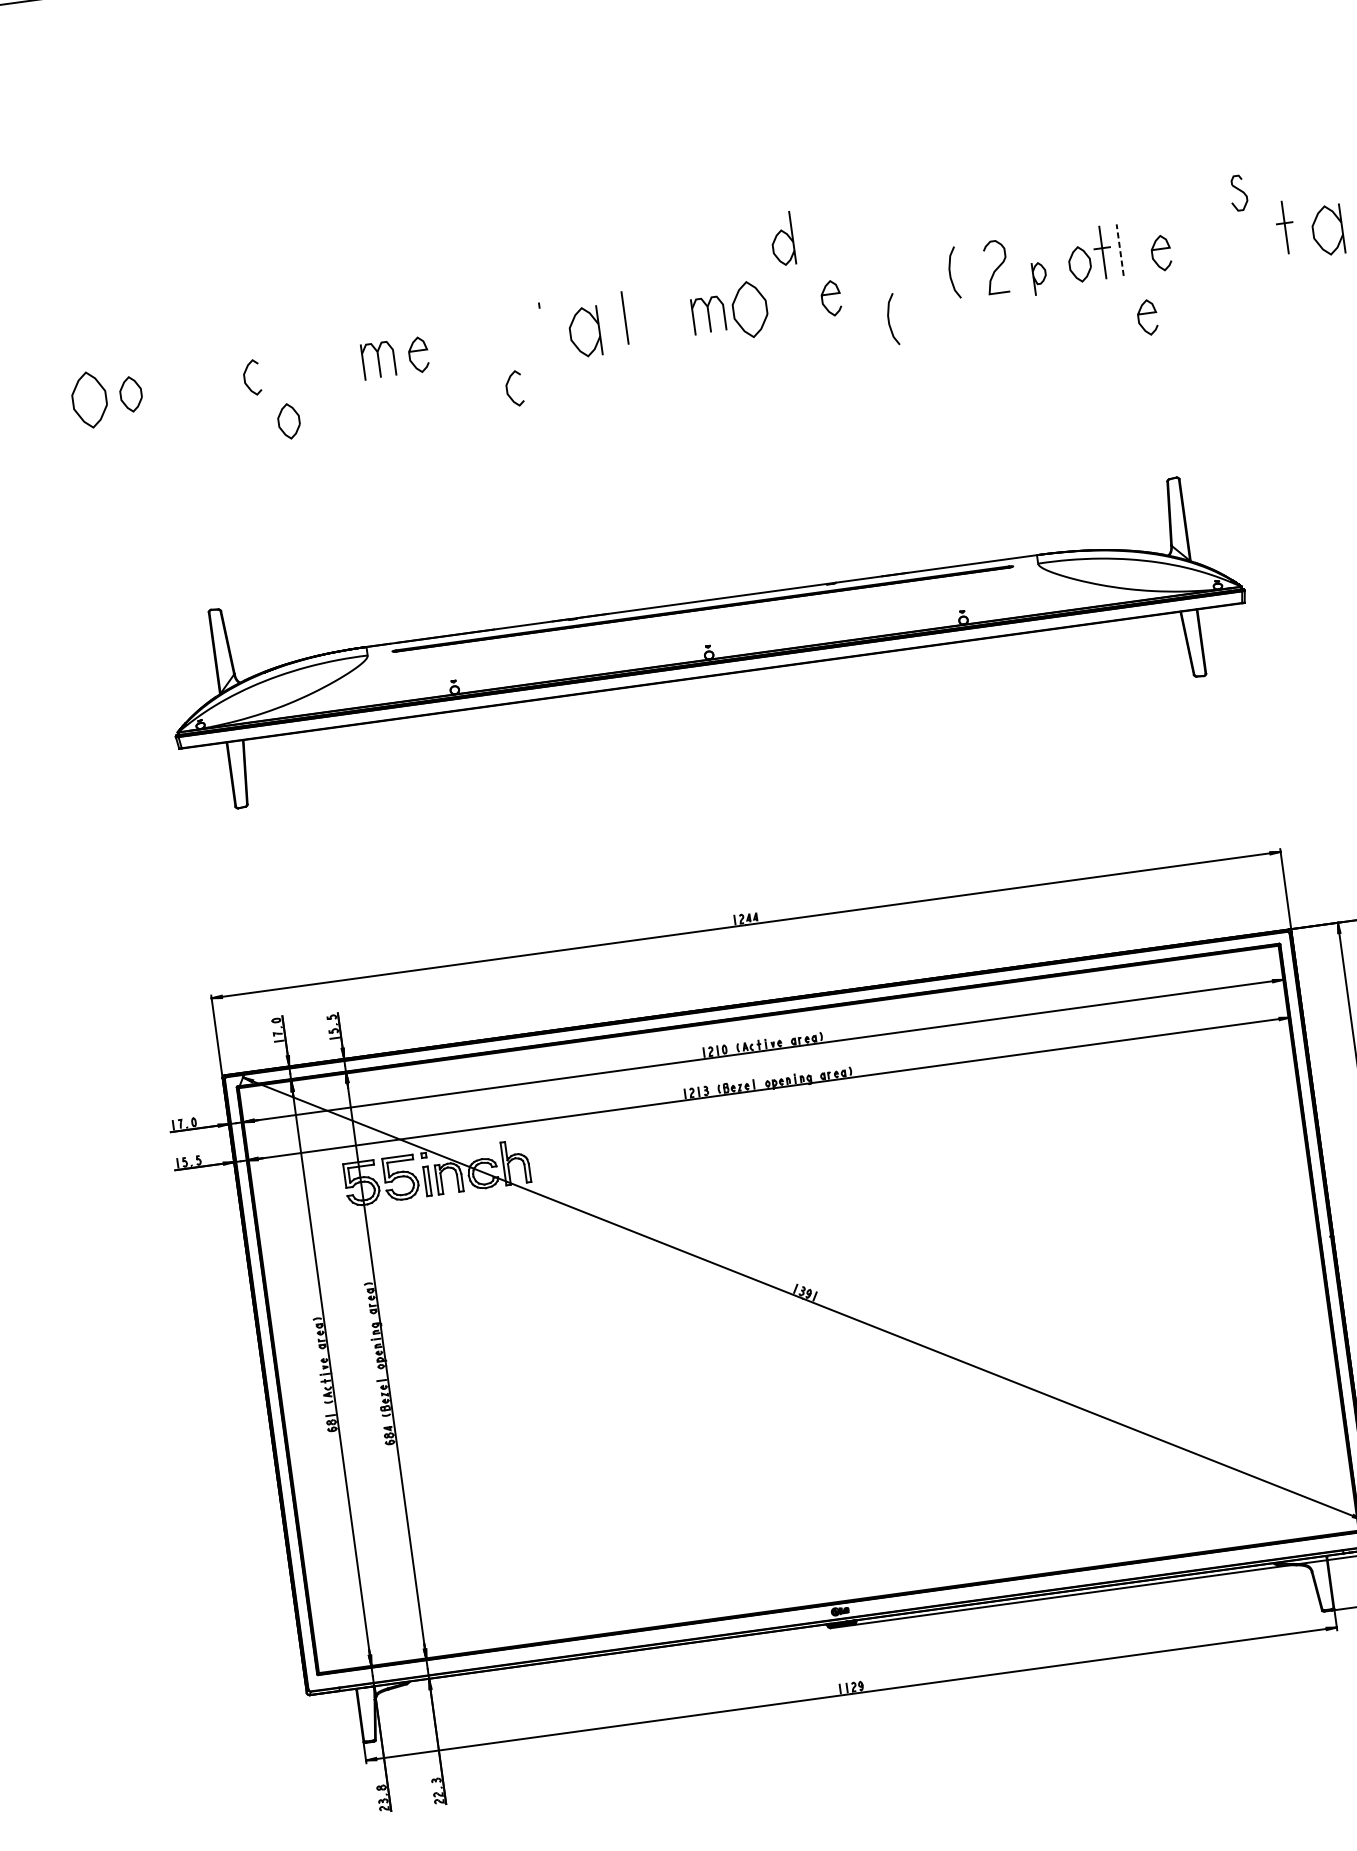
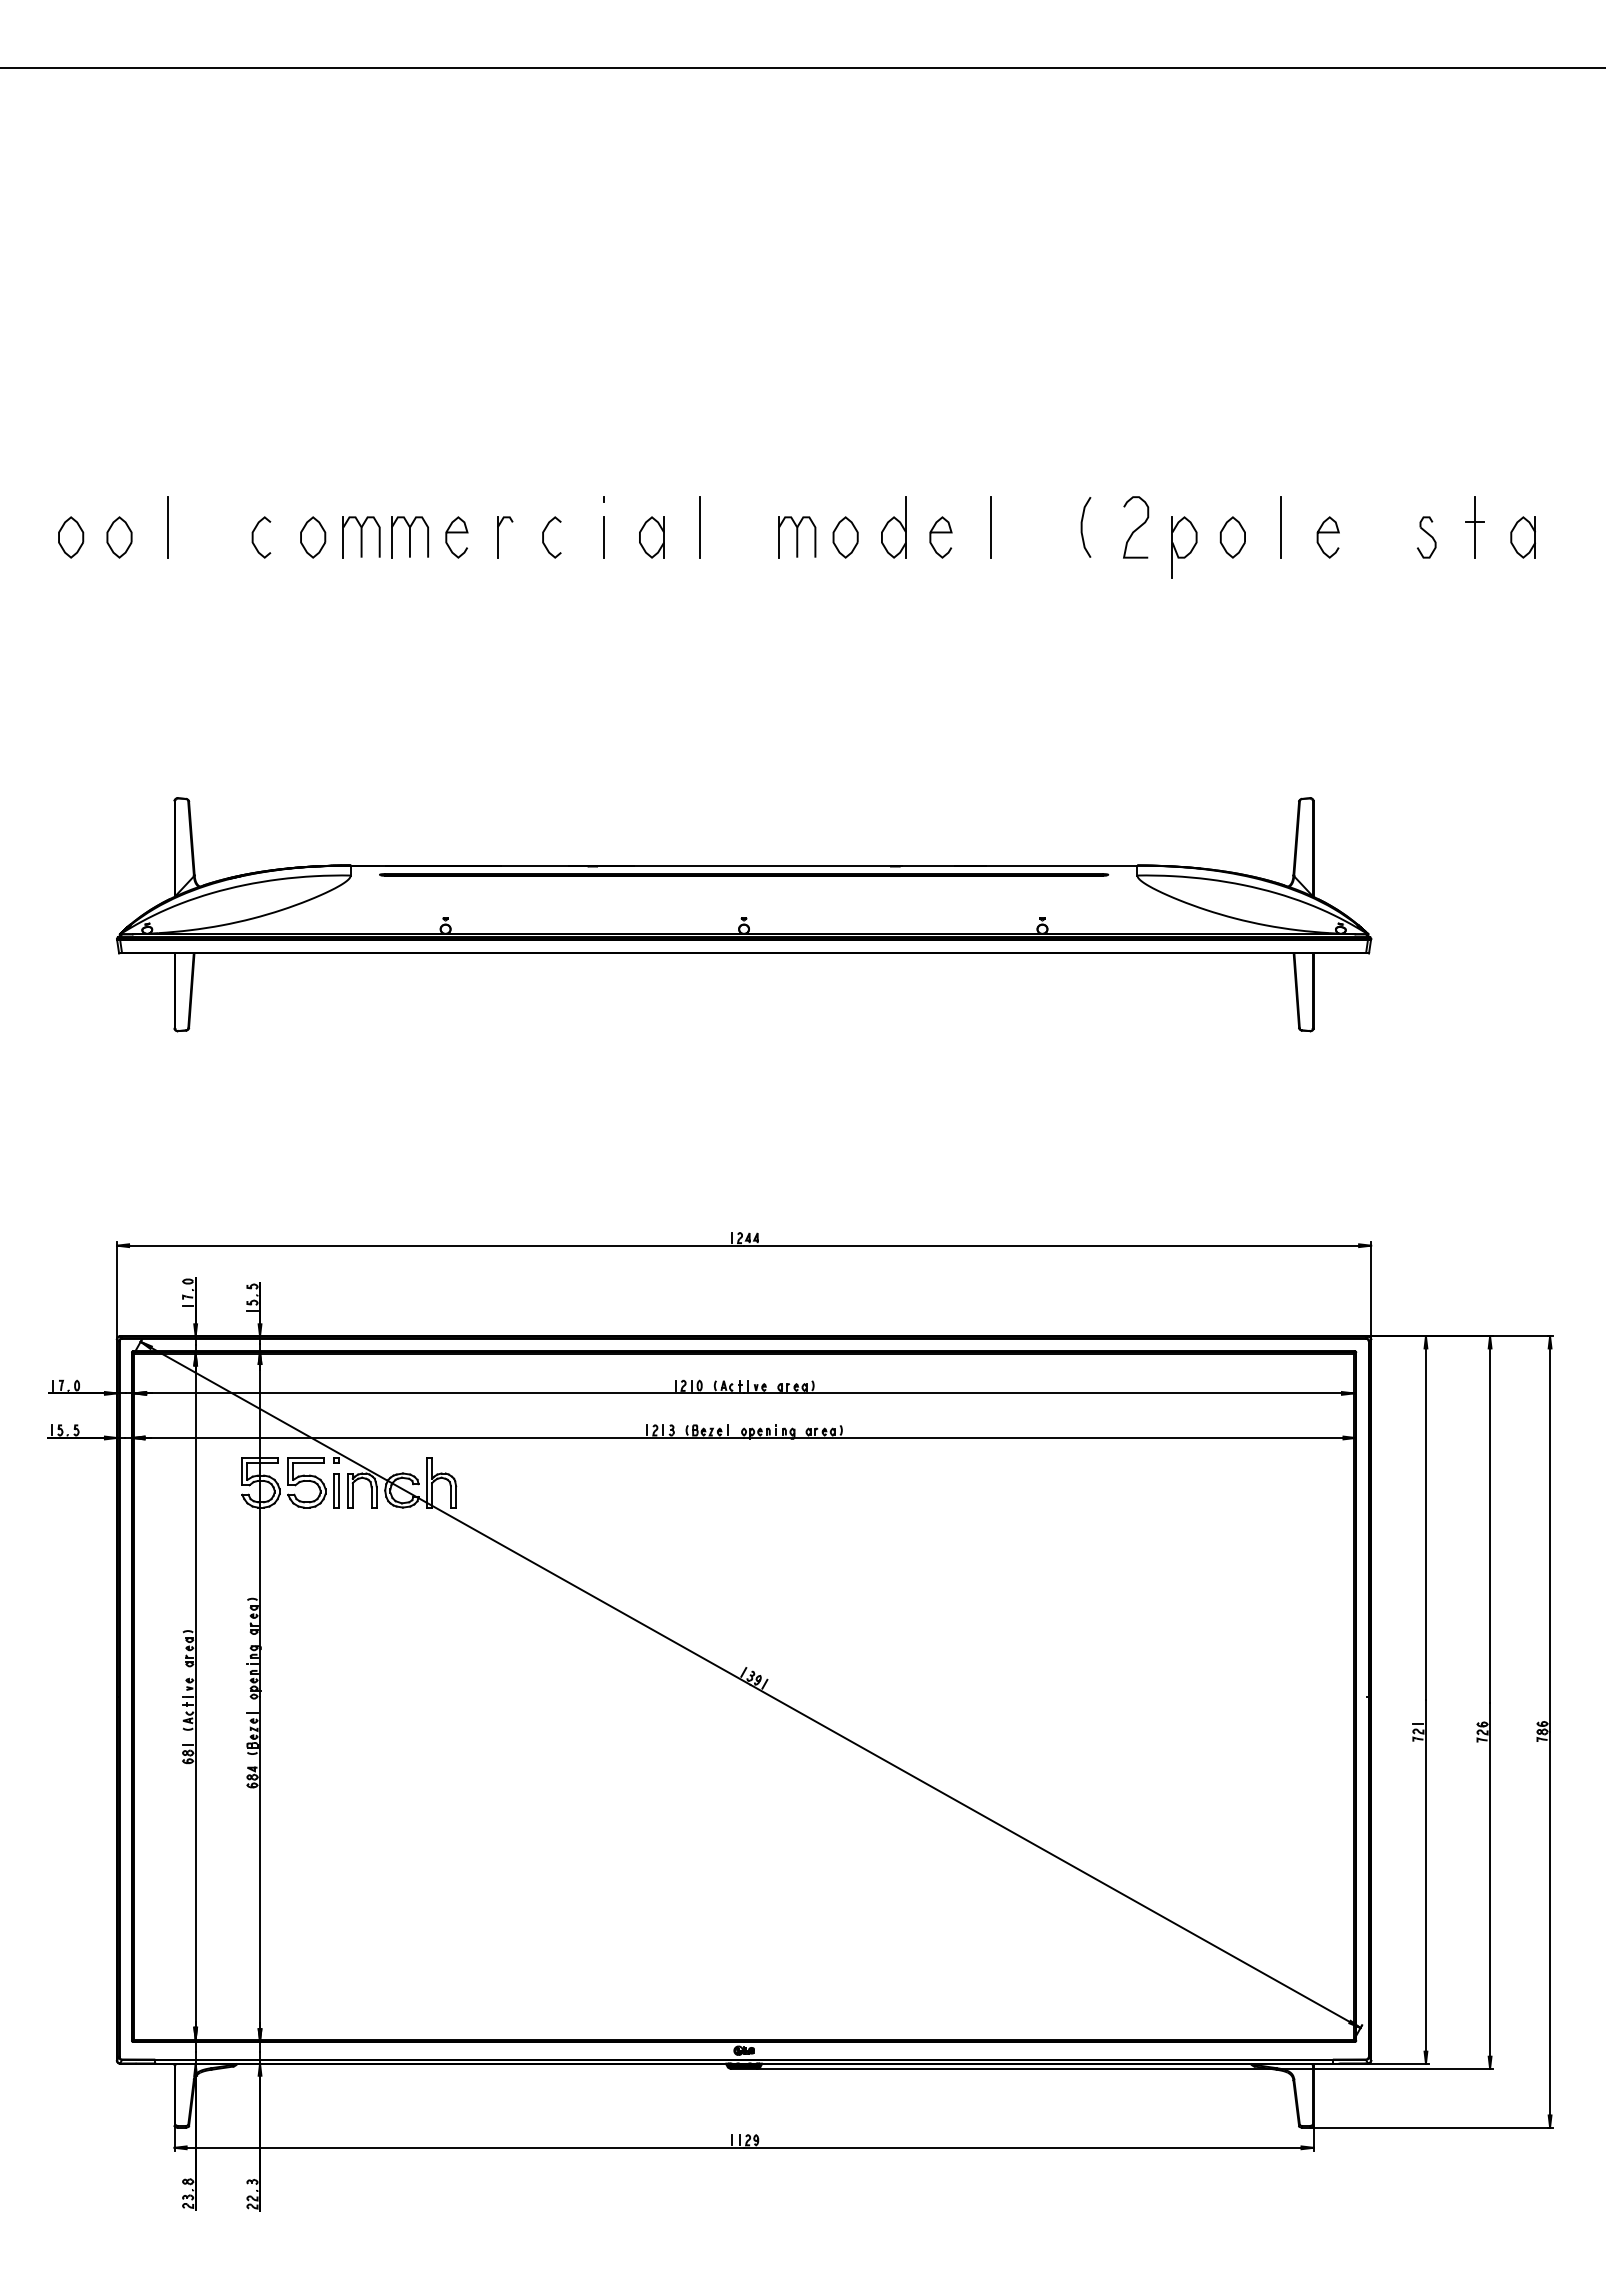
part: (1238, 193) -> (1426, 537), moved
part: (1326, 230) -> (1522, 537), size x0.71
part: (781, 239) -> (893, 527), moved
line: (1120, 249) -> (1281, 526), dashed -> solid
part: (1102, 252) -> (1260, 527), removed
part: (1040, 278) -> (1184, 547), size x1.67
line: (872, 284) -> (990, 527), added
part: (749, 309) -> (845, 537), size x0.62
curve: (1146, 314) -> (1301, 605), removed
curve: (889, 320) -> (1004, 571), removed
part: (584, 332) -> (651, 537), size x0.71
line: (543, 337) -> (603, 537), added
part: (454, 350) -> (498, 537), added
part: (337, 366) -> (361, 537), added
line: (170, 380) -> (167, 527), added
curve: (507, 389) -> (543, 537), moved
part: (90, 400) -> (71, 537), size x0.62
part: (289, 421) -> (313, 537), moved

